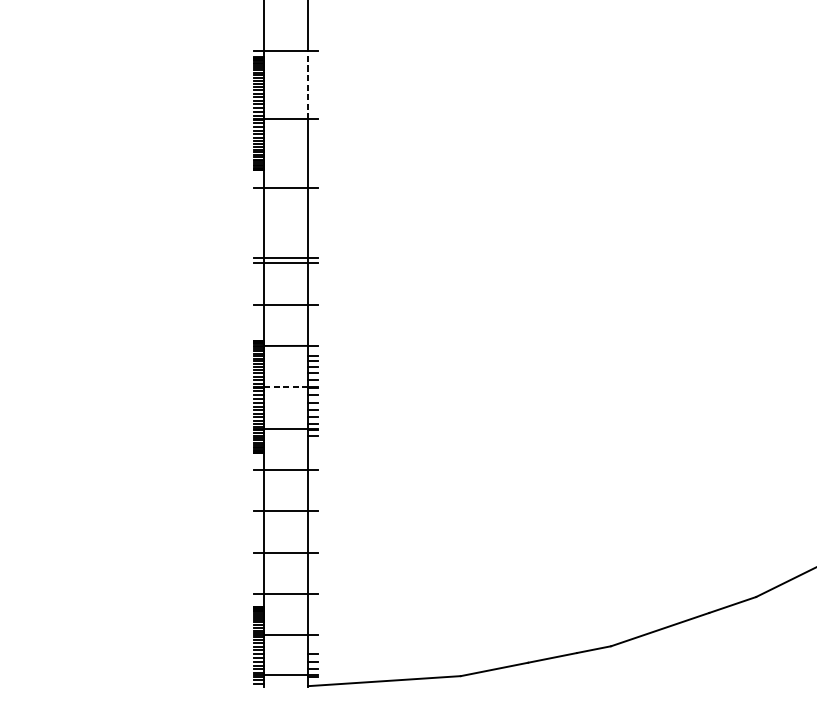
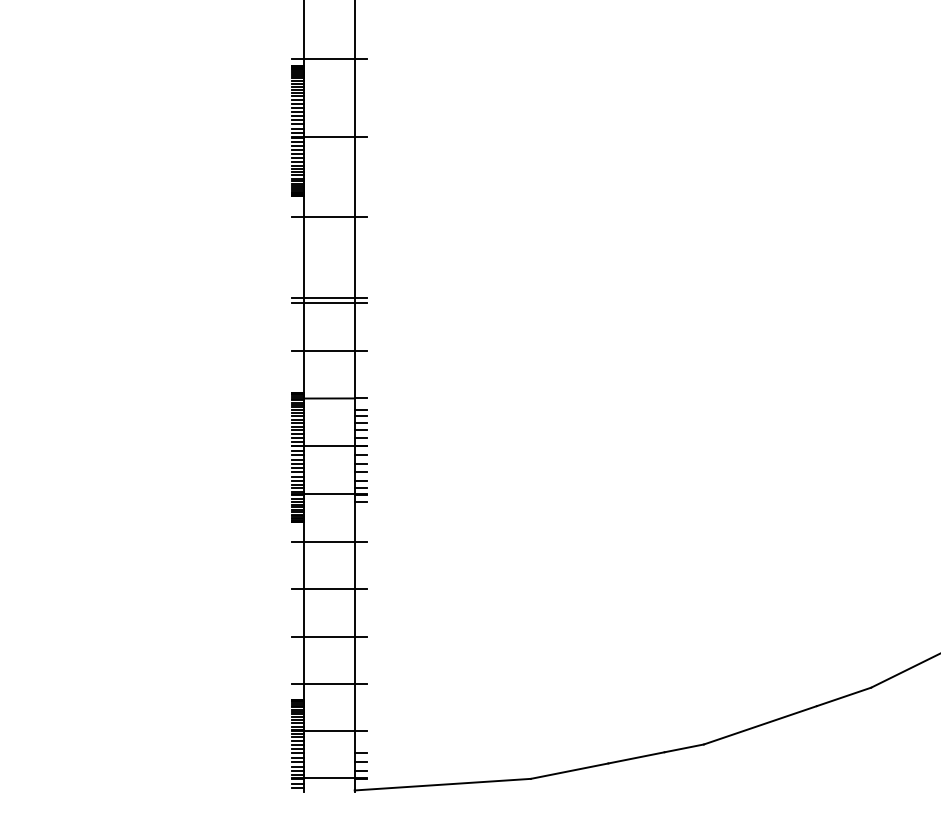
line: (307, 84) -> (354, 97), dashed -> solid
line: (286, 387) -> (329, 446), dashed -> solid

